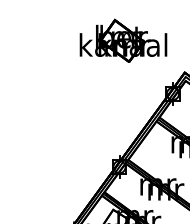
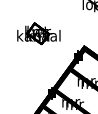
part: (122, 40) -> (38, 33), moved

